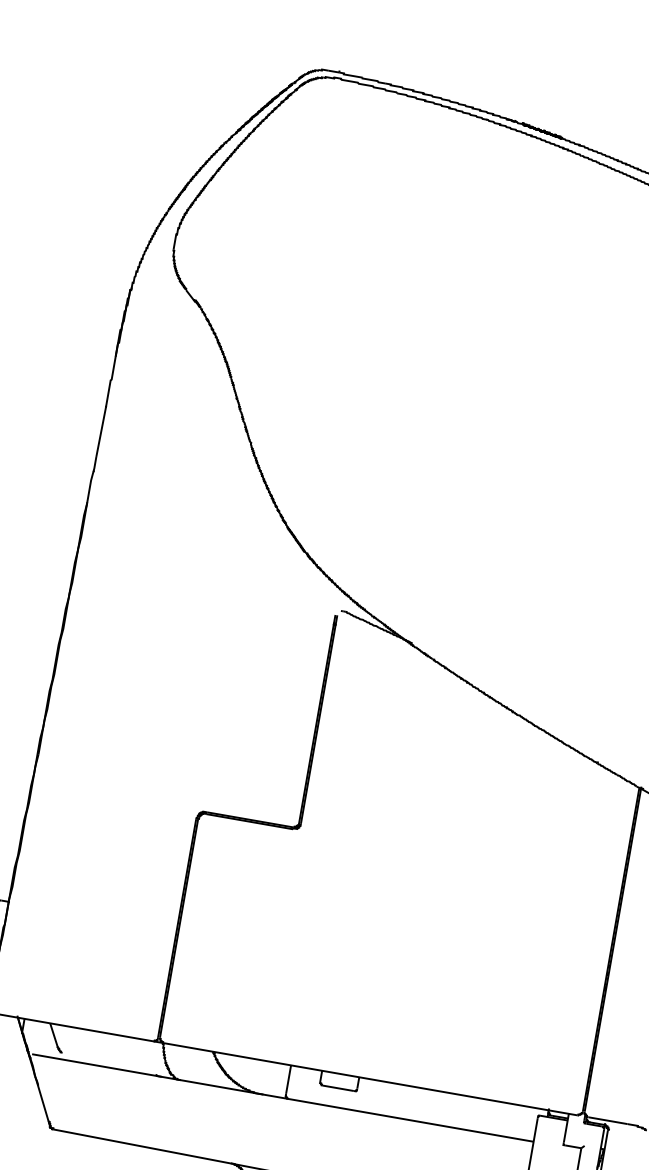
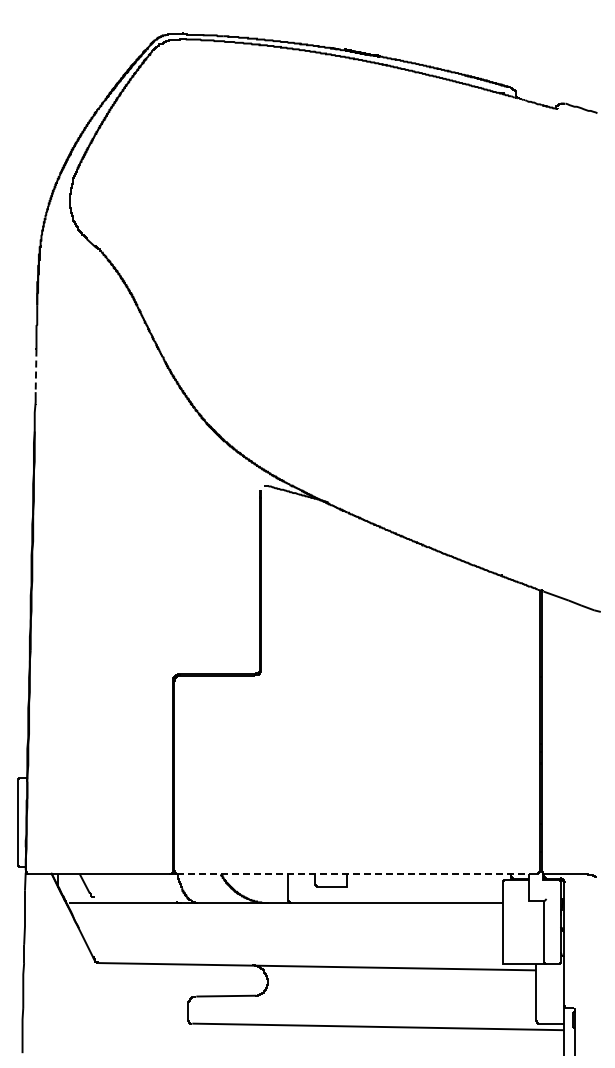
line: (101, 433) -> (36, 371), solid -> dashed
line: (371, 1079) -> (357, 874), solid -> dashed

